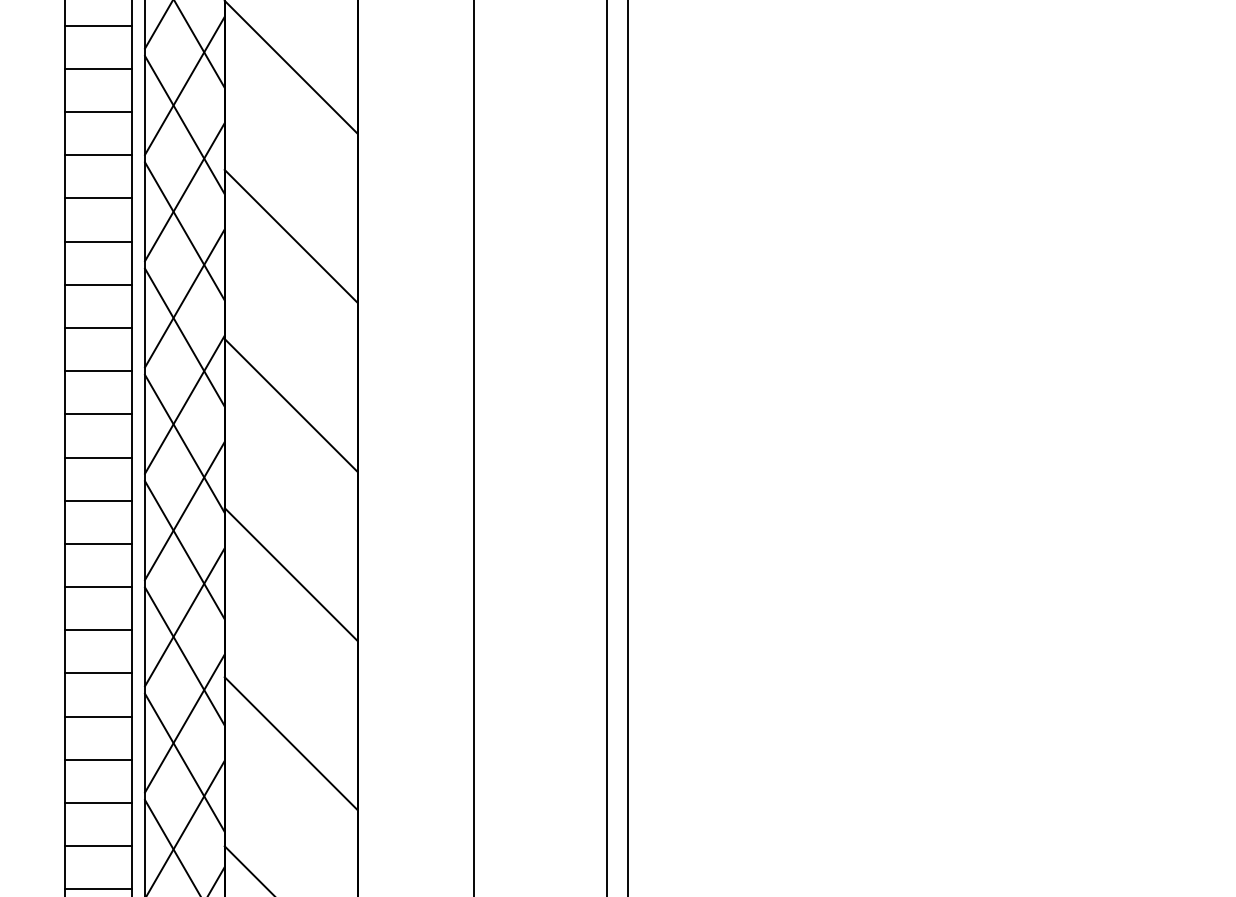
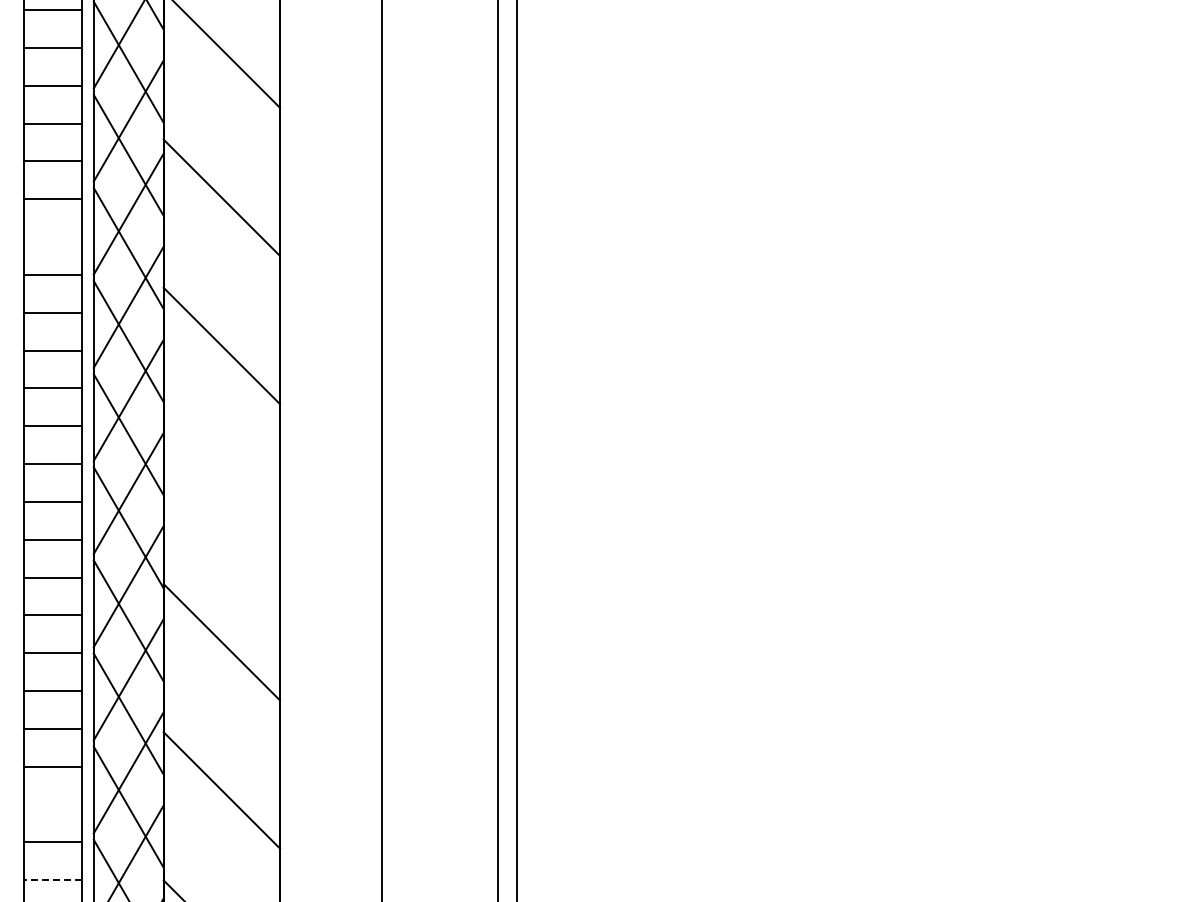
line: (97, 112) -> (52, 237), removed
line: (290, 404) -> (221, 493), removed
line: (97, 759) -> (52, 804), removed
line: (97, 846) -> (52, 880), solid -> dashed

